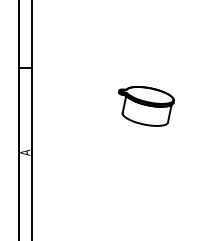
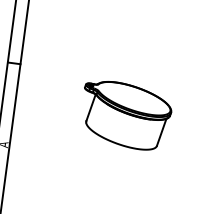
part: (146, 106) -> (125, 115), size x1.67

